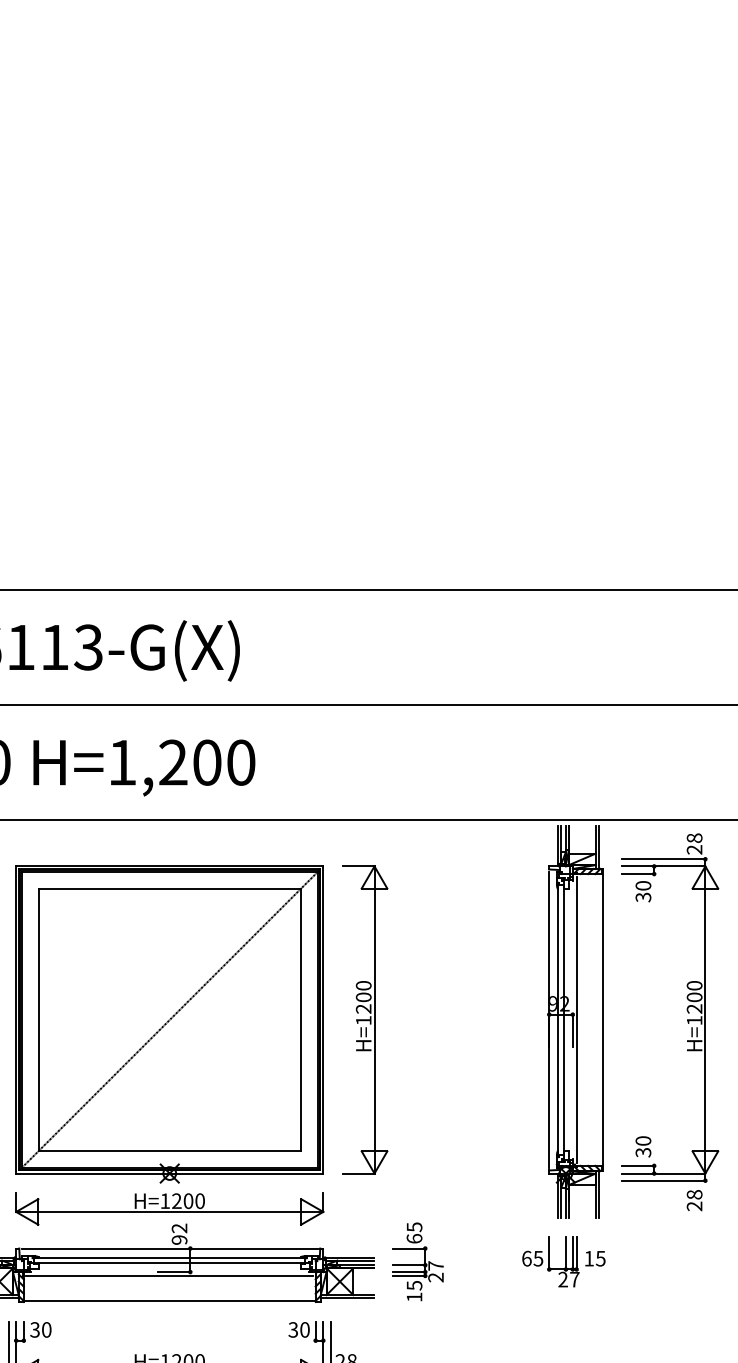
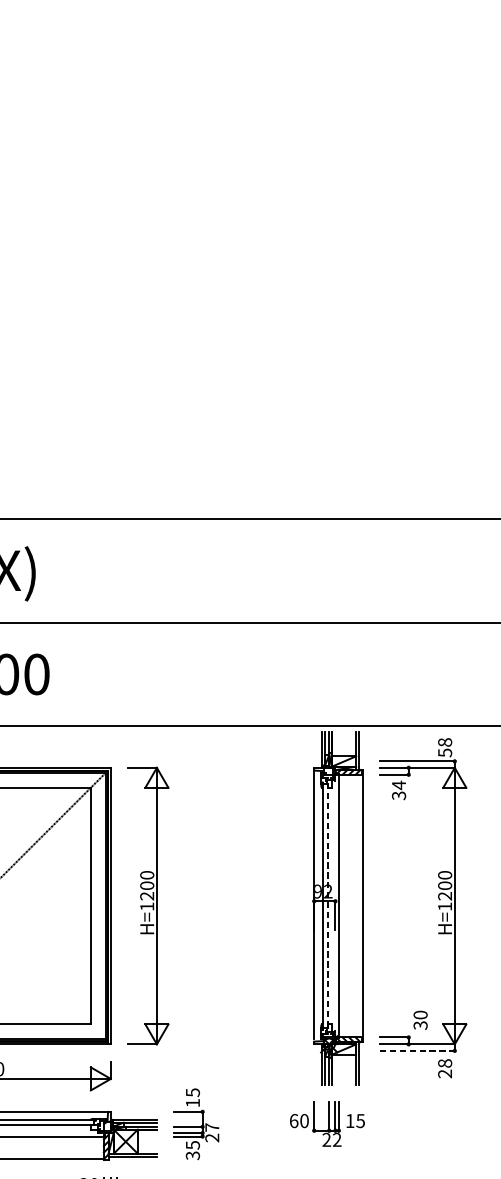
text: (694, 849) -> (444, 752), 28 -> 58
text: (643, 885) -> (399, 785), 30 -> 34
line: (564, 1019) -> (327, 905), solid -> dashed
text: (643, 1146) -> (420, 1020), moved
line: (663, 1180) -> (417, 1050), solid -> dashed
text: (414, 1238) -> (192, 1102), 65 -> 15
text: (538, 1258) -> (304, 1120), 65 -> 60
text: (574, 1279) -> (336, 1139), 27 -> 22
text: (414, 1297) -> (192, 1155), 15 -> 35

